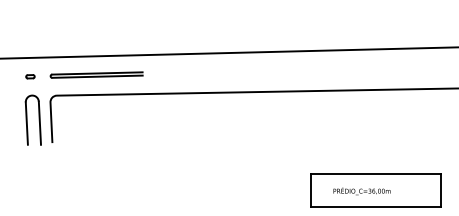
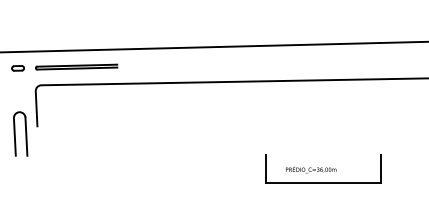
part: (29, 76) -> (17, 68), size x1.6
part: (33, 119) -> (20, 133), moved
line: (375, 173) -> (323, 154), removed

